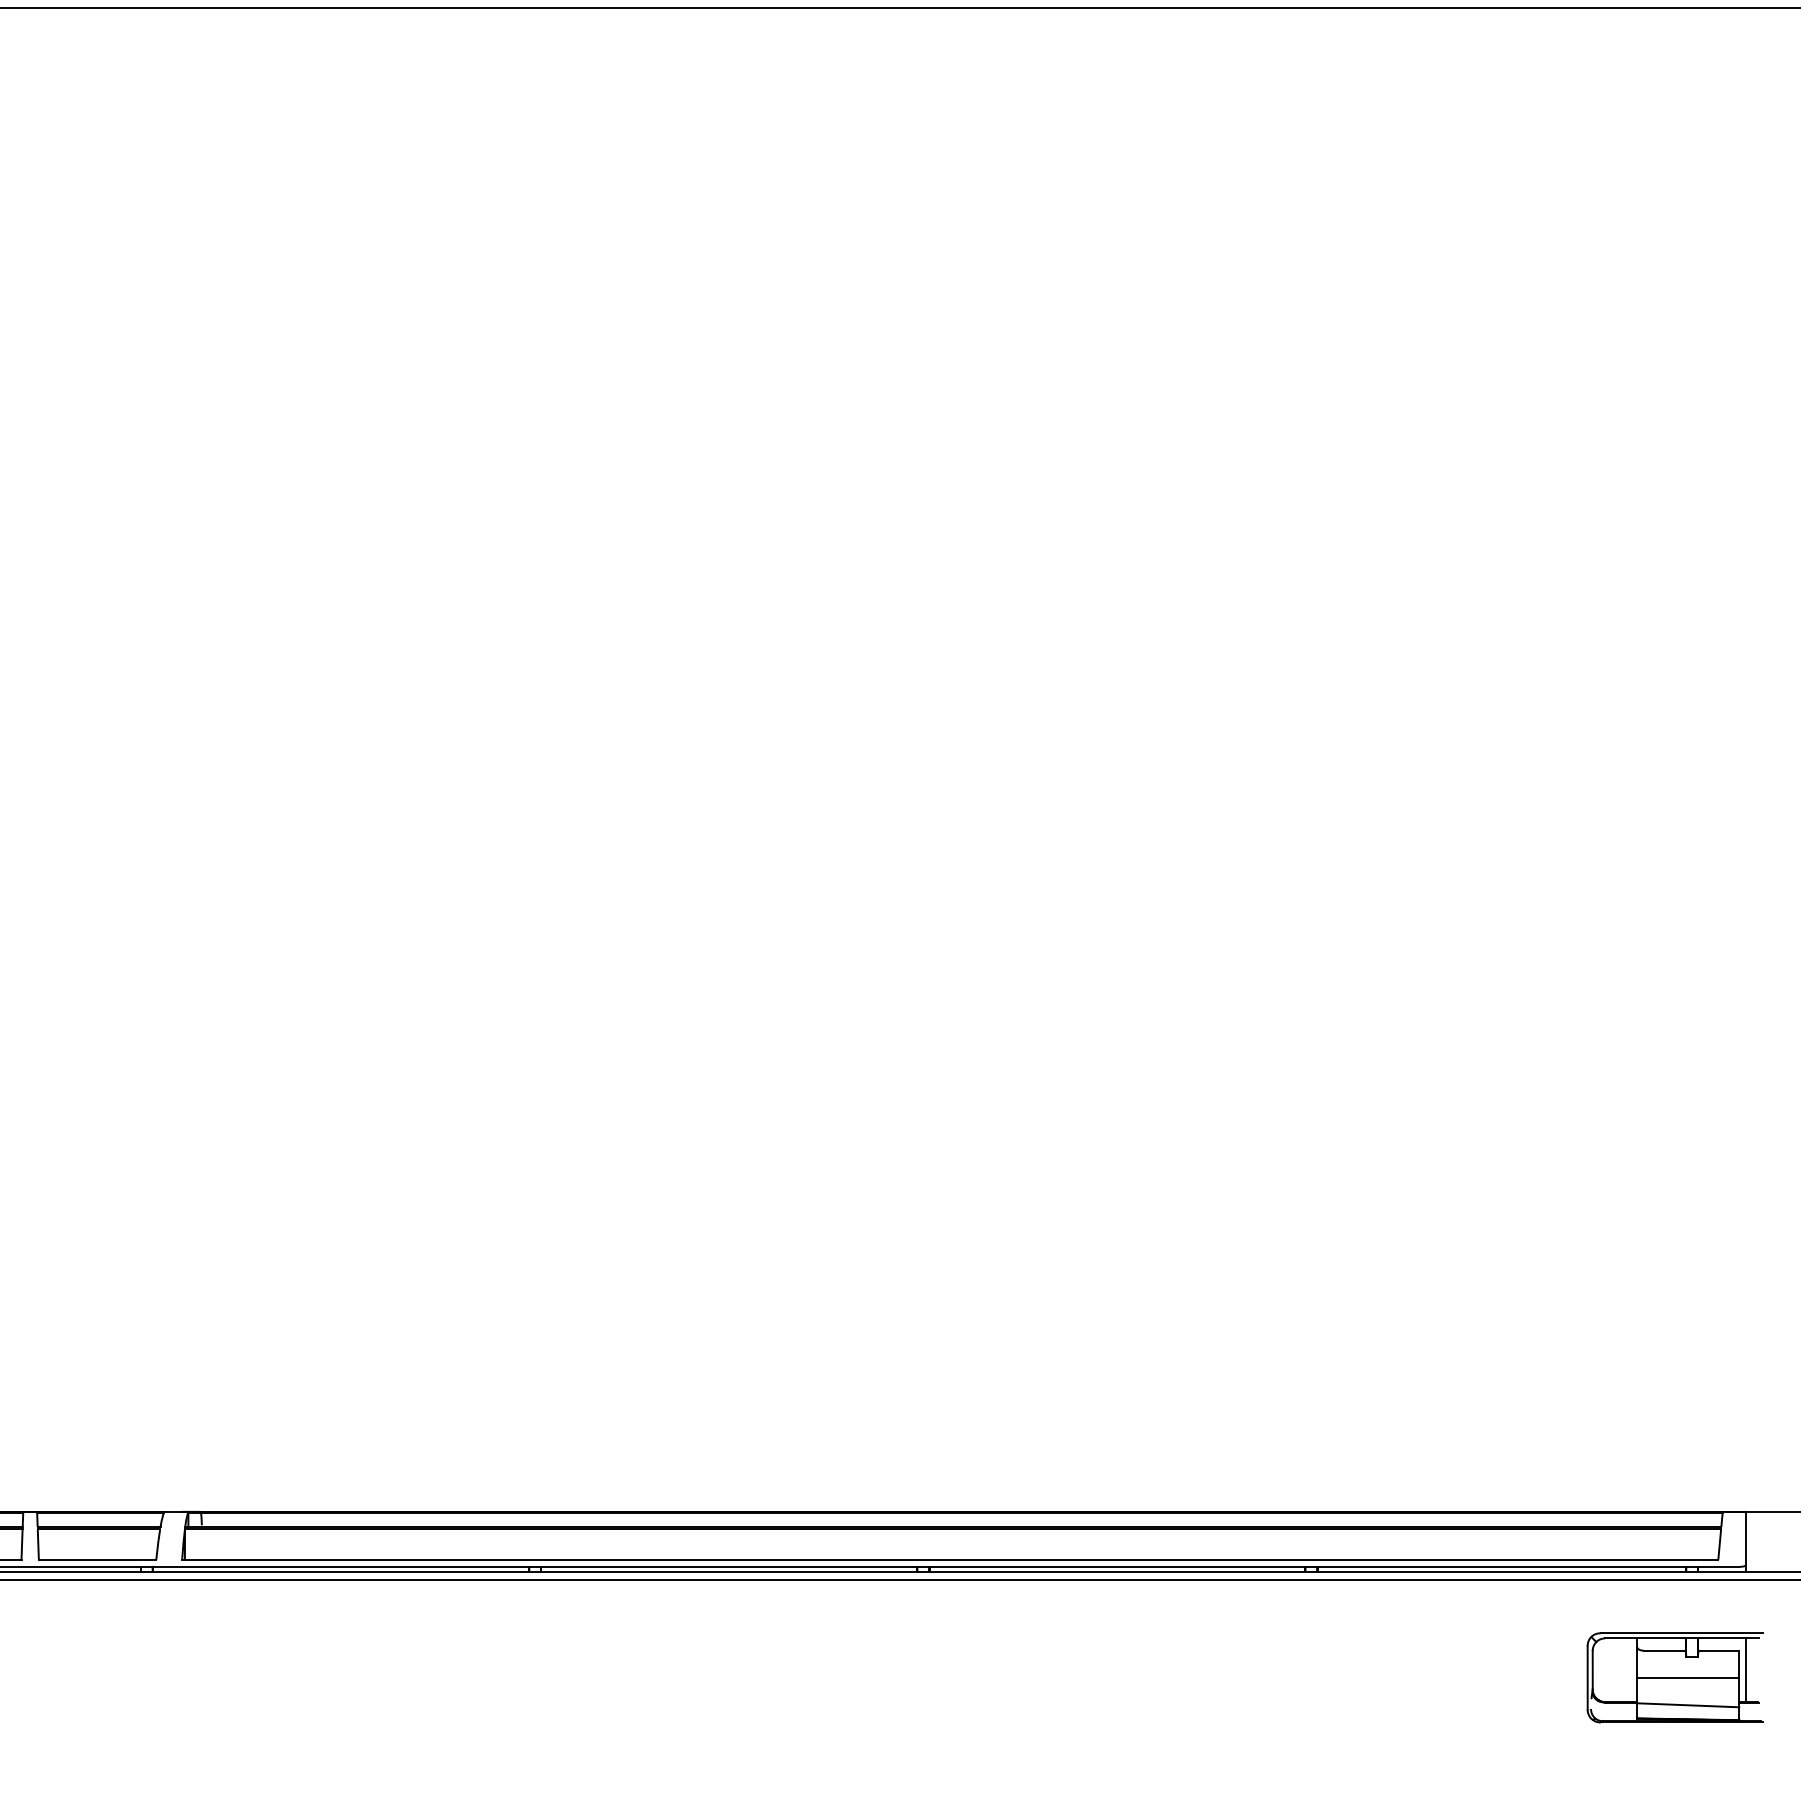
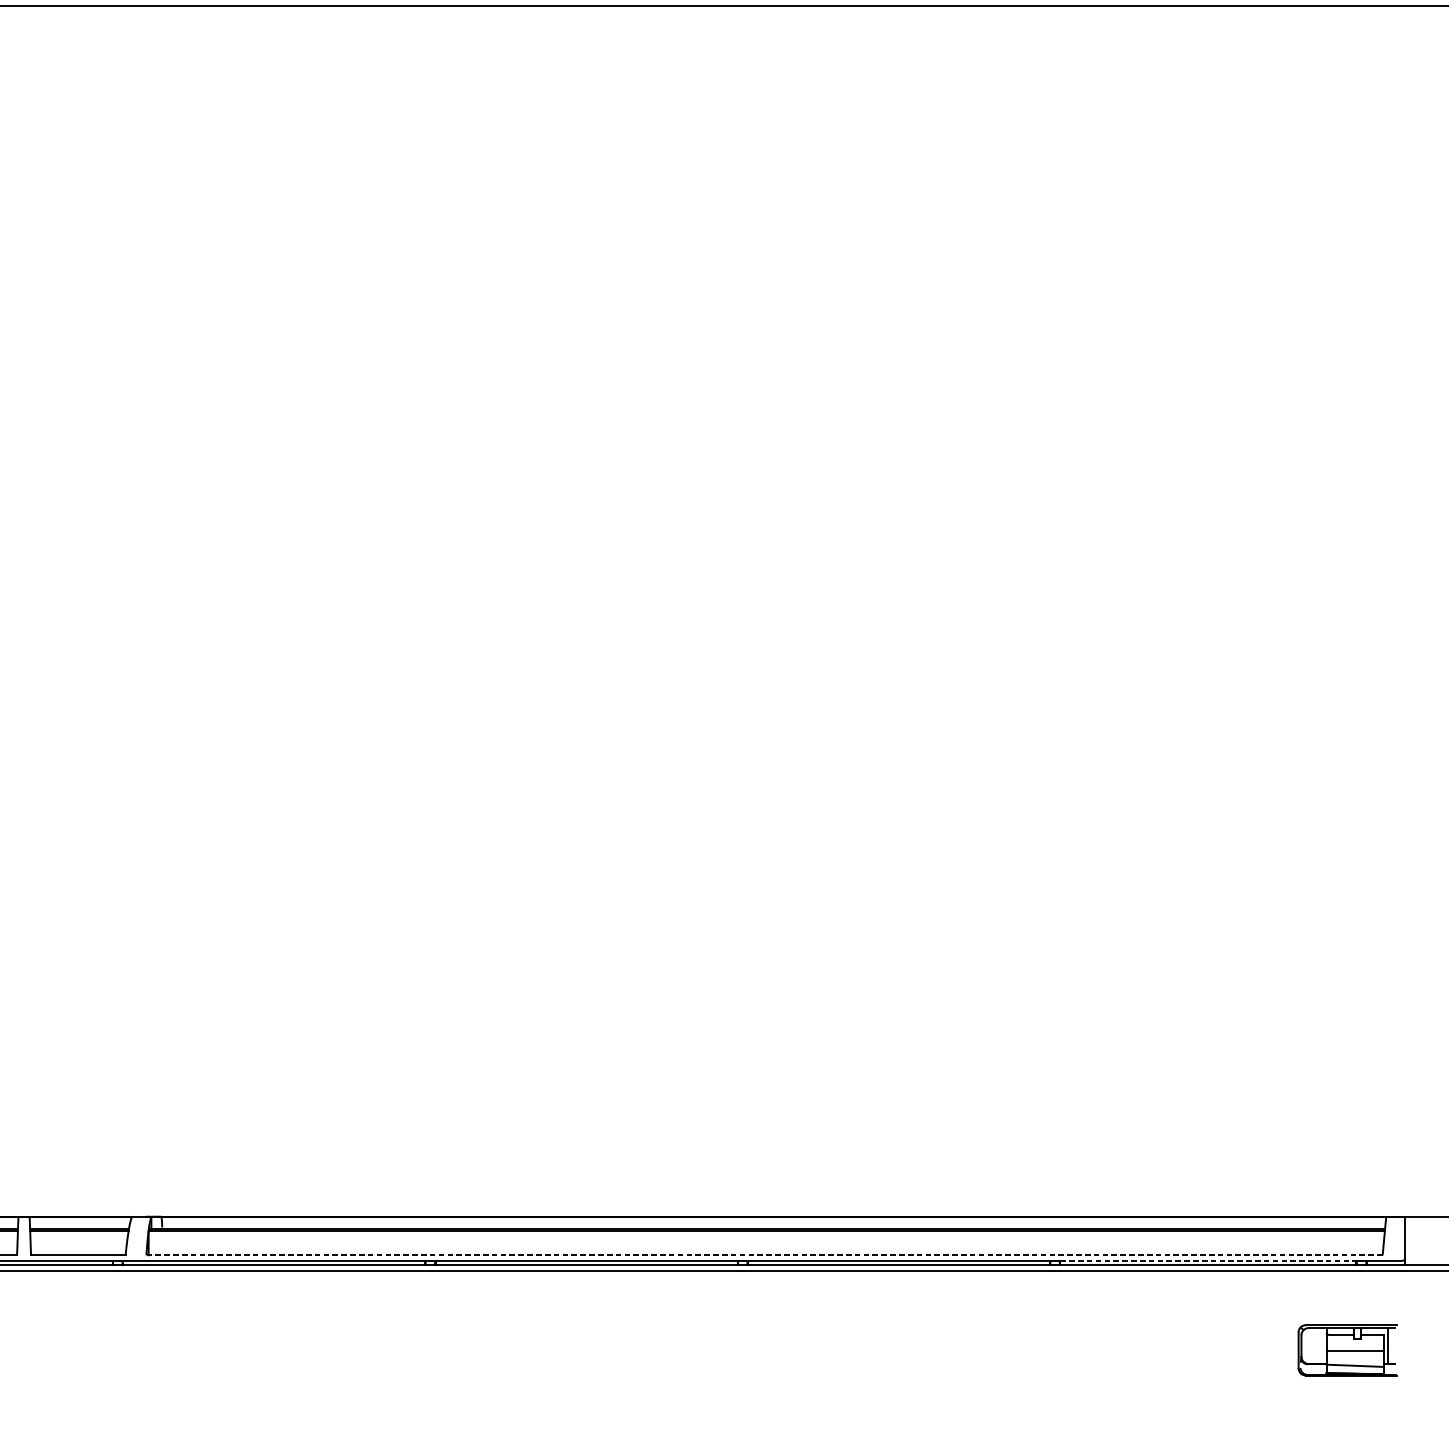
line: (949, 1559) -> (763, 1255), solid -> dashed
line: (1502, 1566) -> (1208, 1260), solid -> dashed
part: (1674, 1677) -> (1347, 1350), size x0.7

